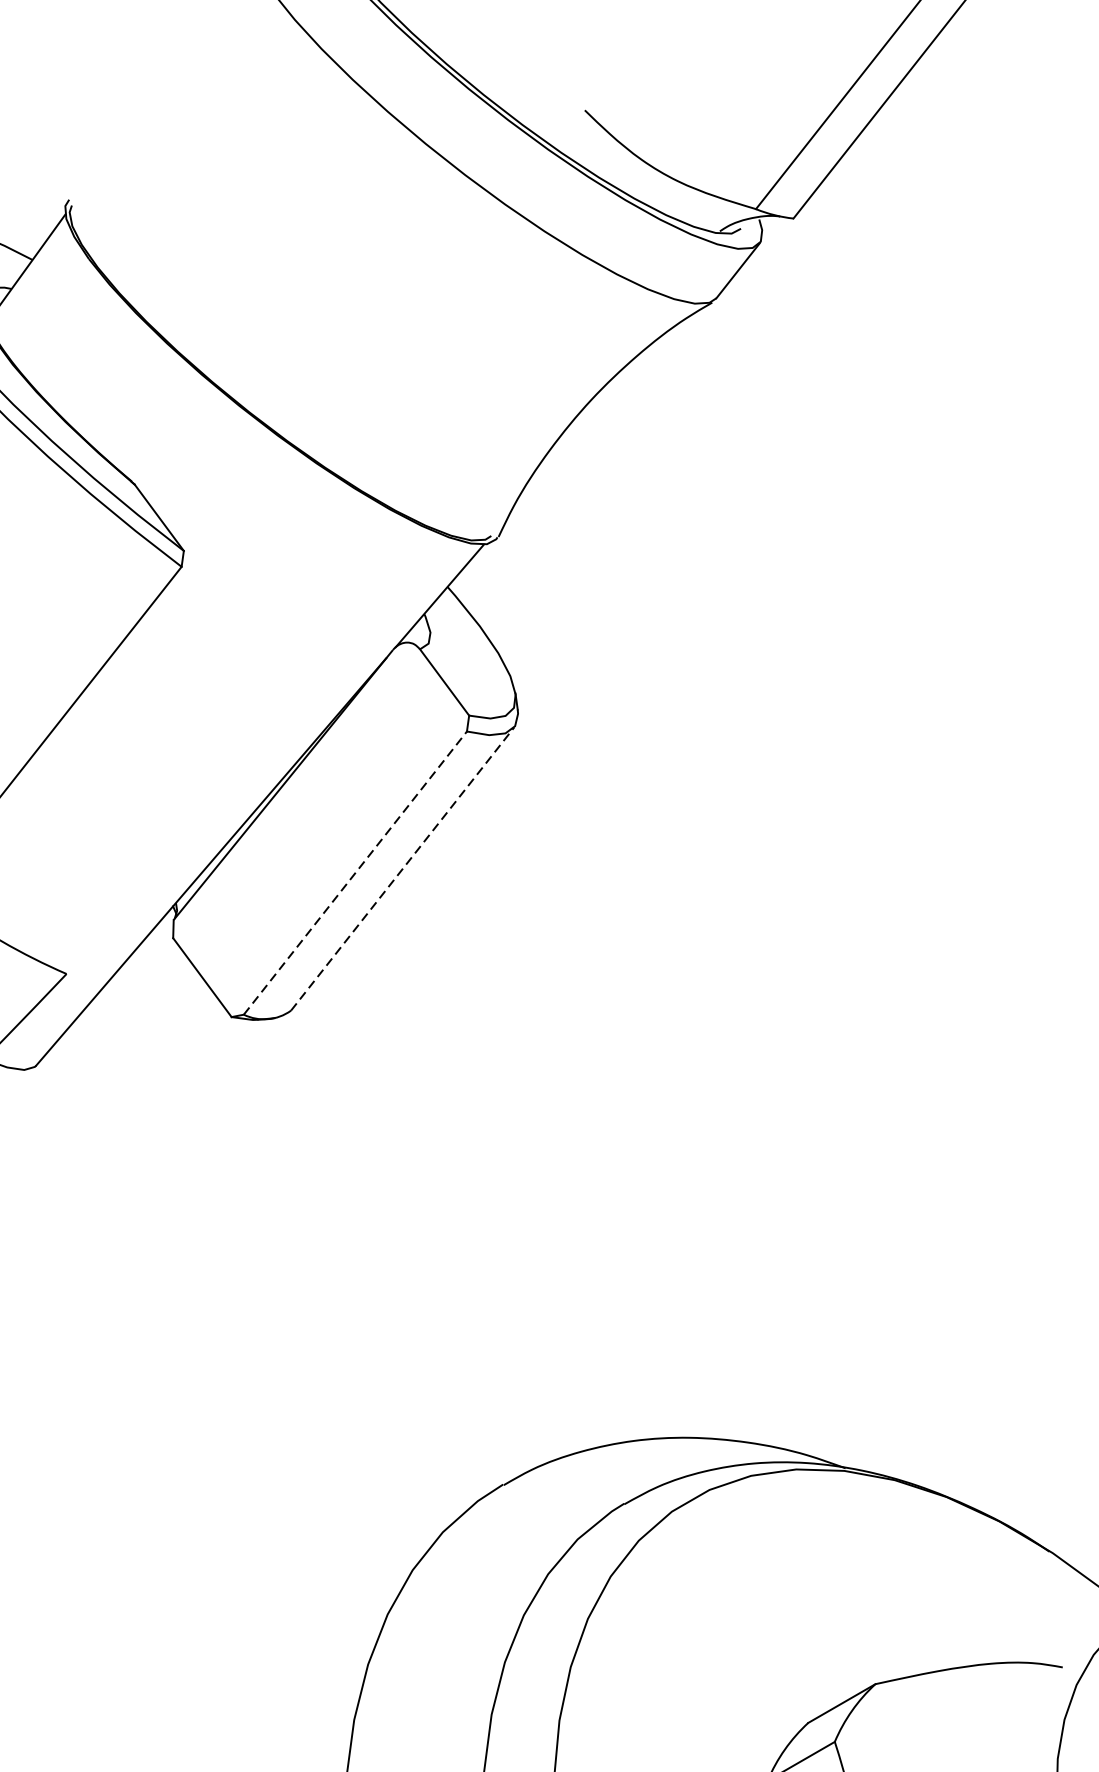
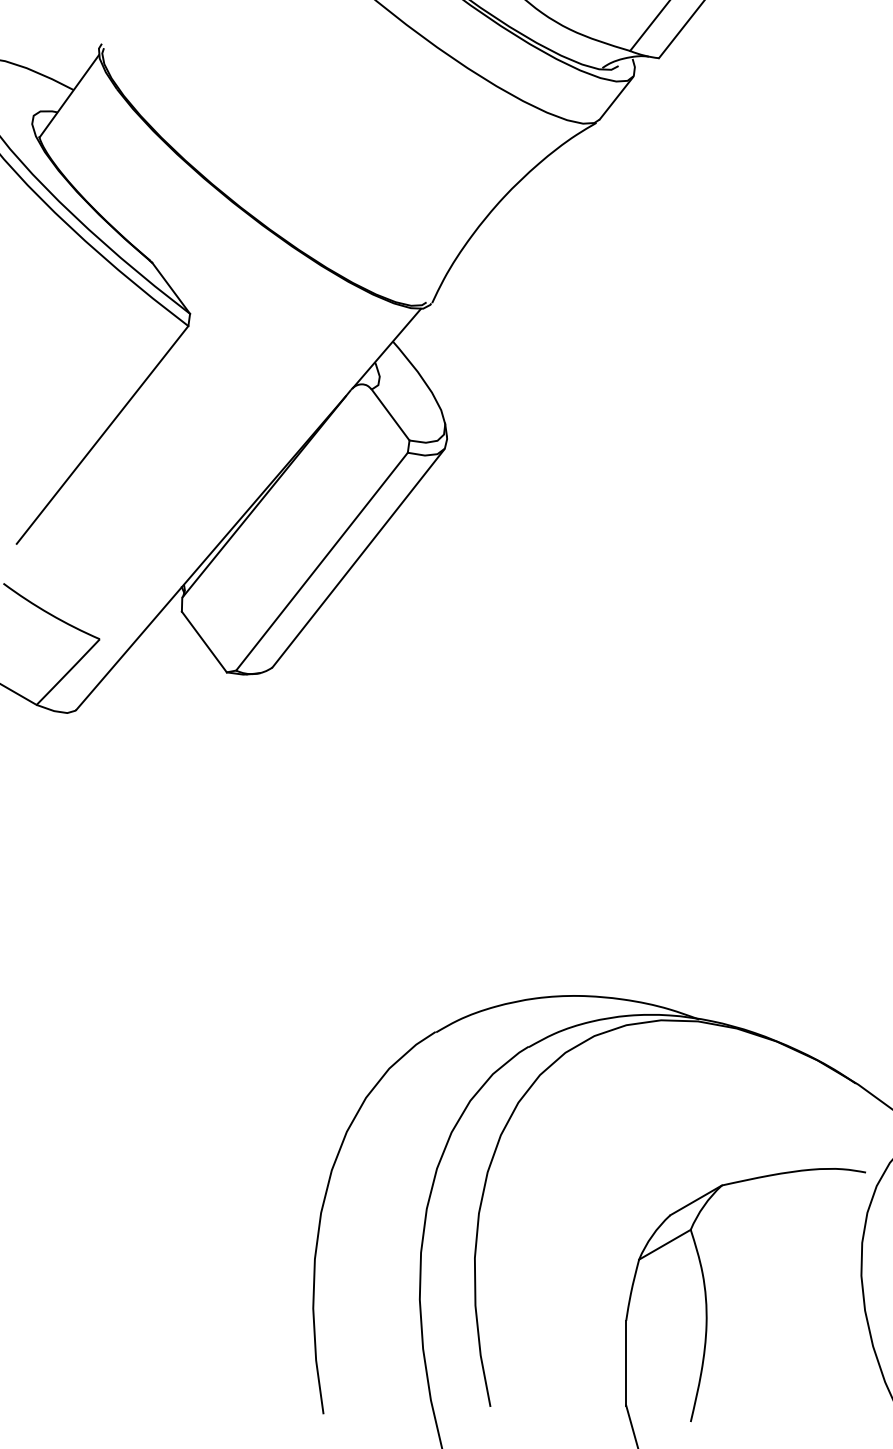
line: (402, 869) -> (358, 558), dashed -> solid
line: (356, 872) -> (322, 561), dashed -> solid

